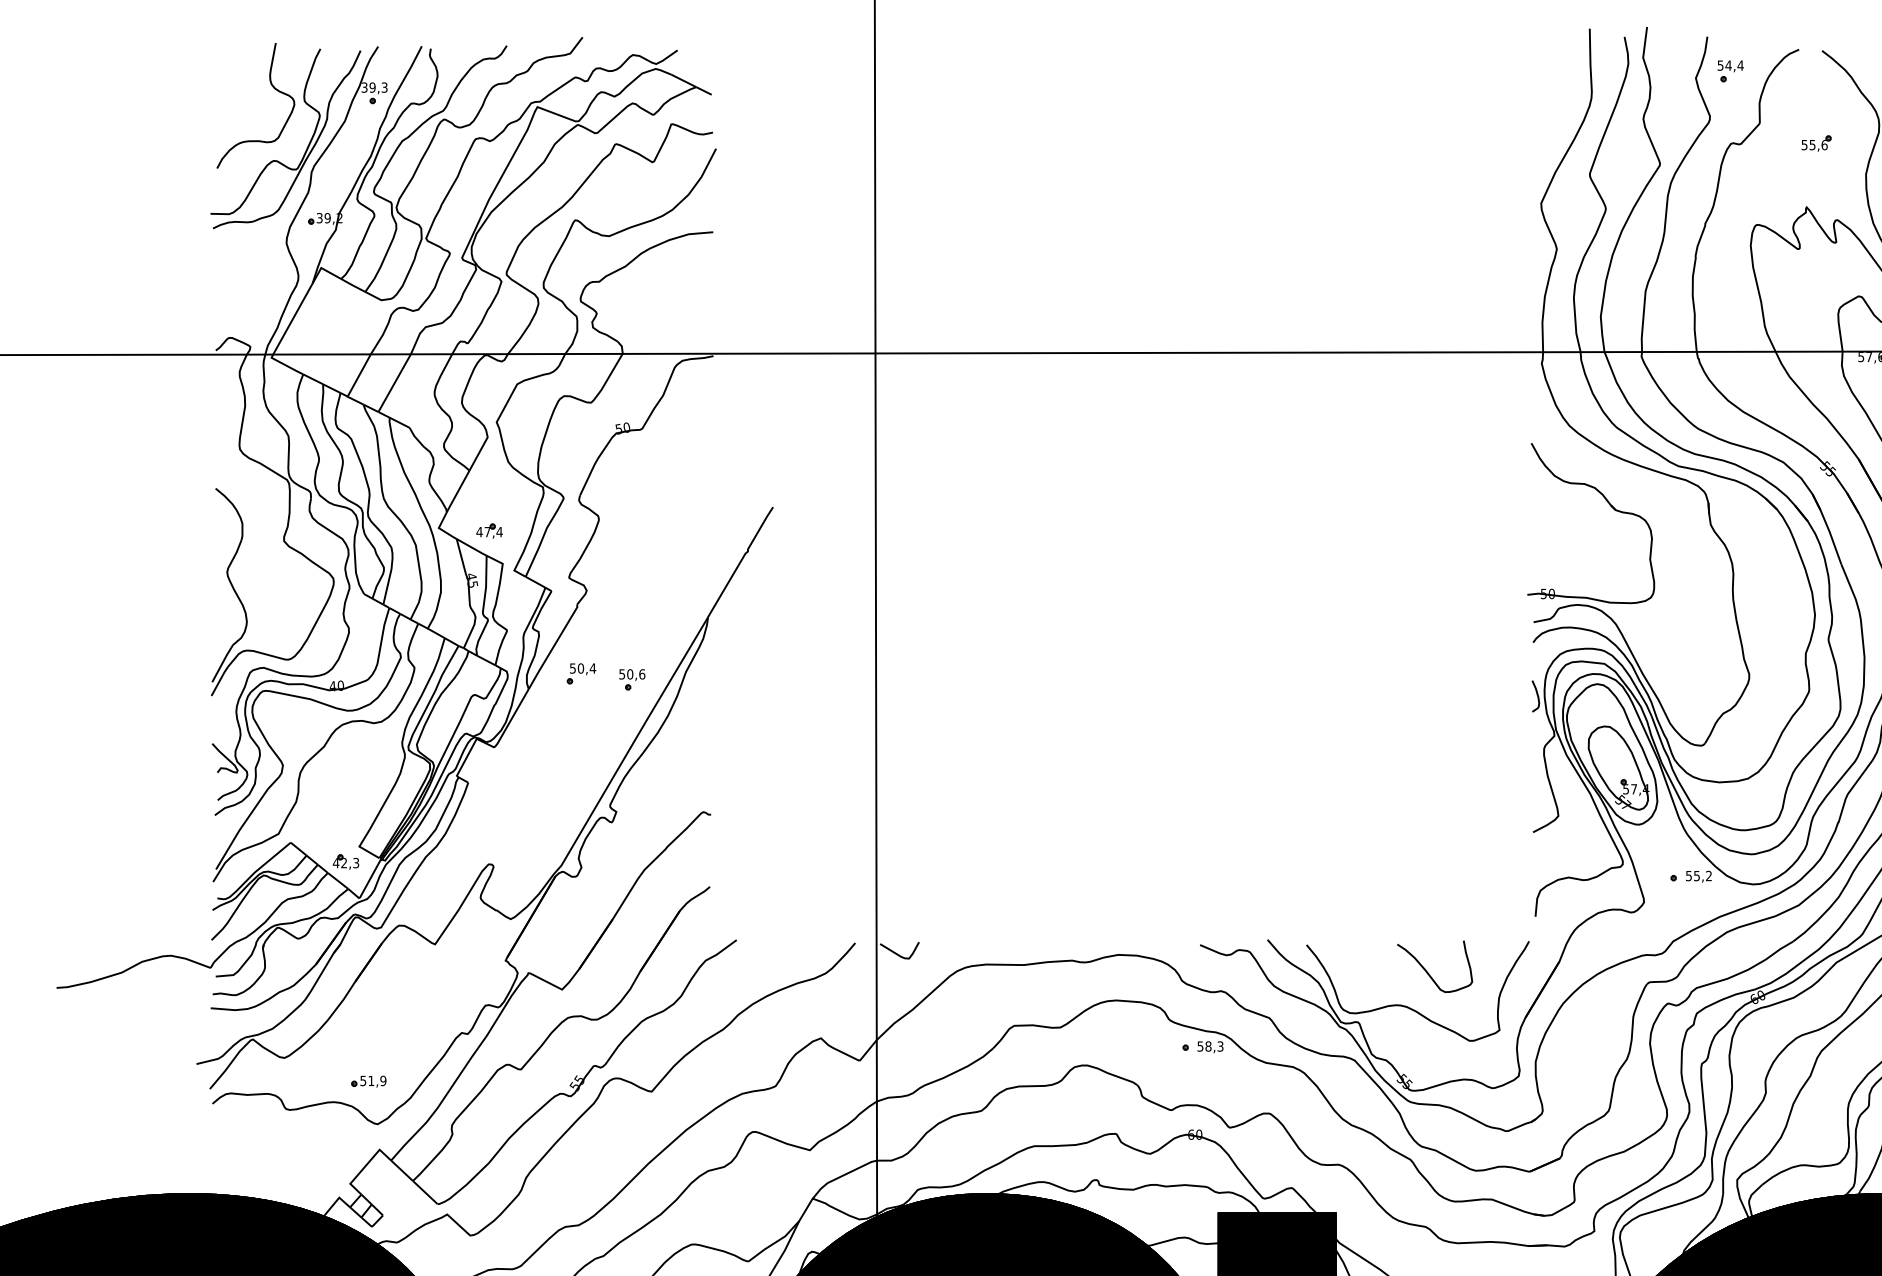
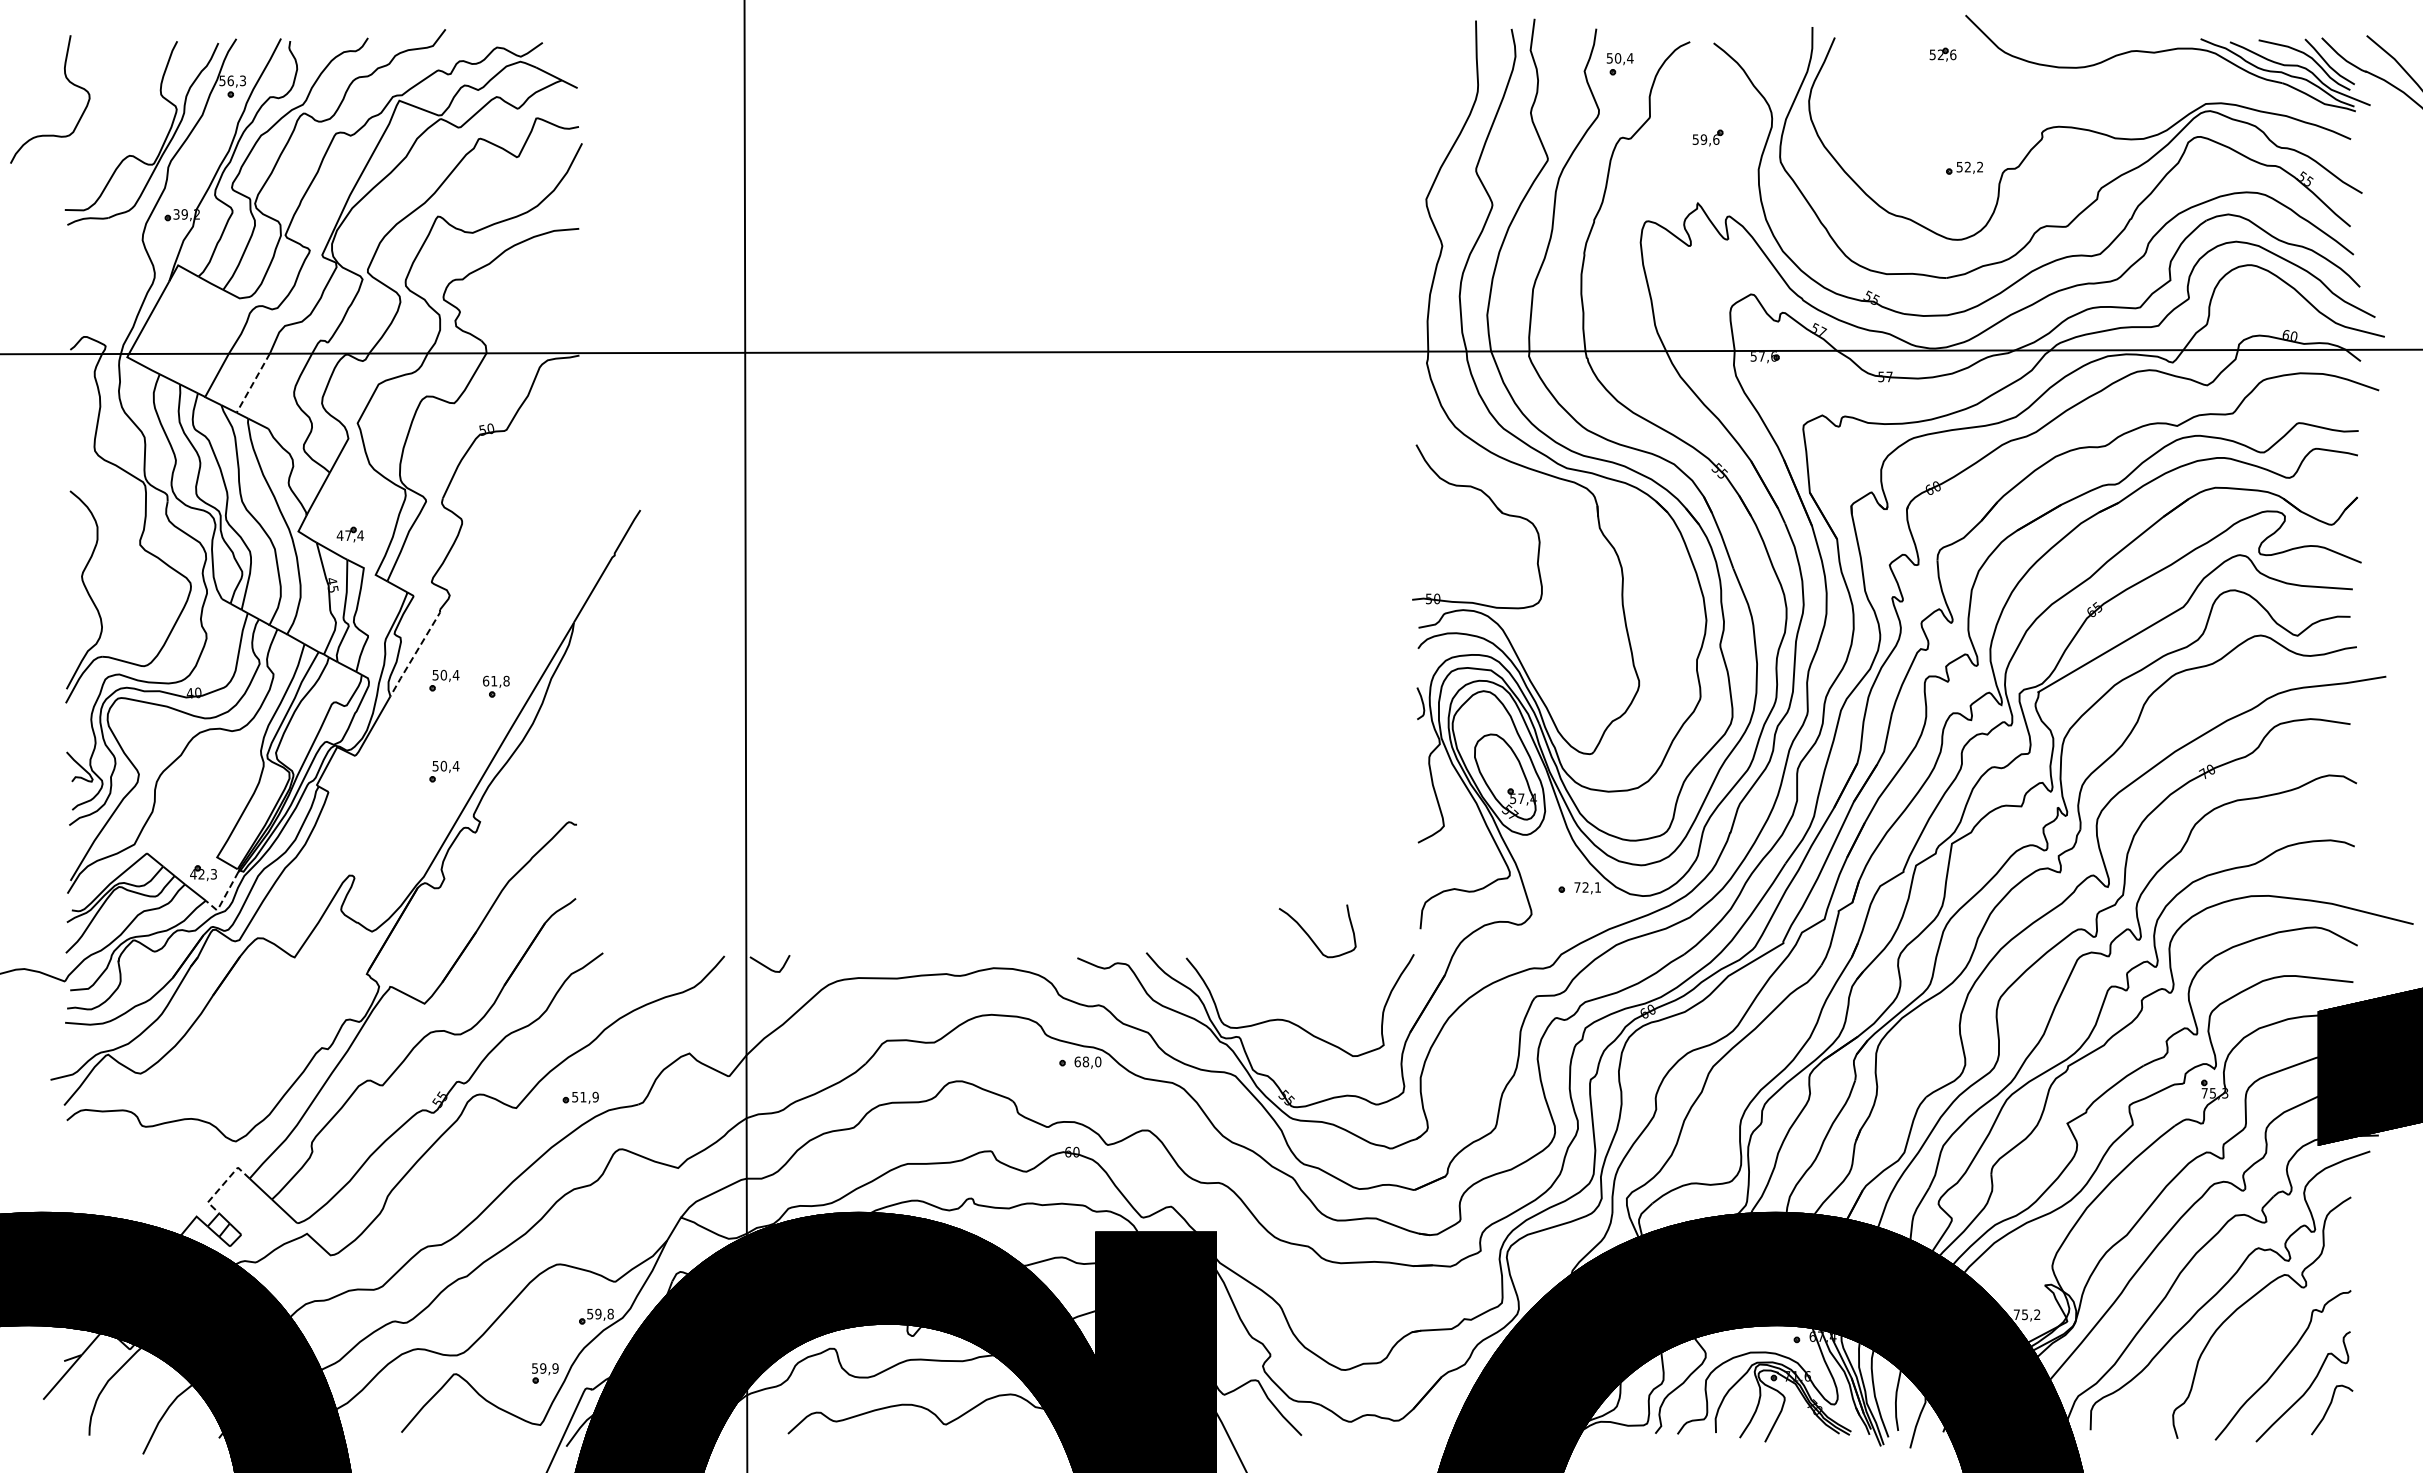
text: (1728, 65) -> (1617, 58), 54,4 -> 50,4
text: (368, 87) -> (226, 80), 39,3 -> 56,3
curve: (273, 88) -> (68, 81), moved
text: (1812, 144) -> (1703, 139), 55,6 -> 59,6
line: (394, 383) -> (253, 383), solid -> dashed
line: (553, 647) -> (415, 653), solid -> dashed
text: (632, 673) -> (496, 680), 50,6 -> 61,8
part: (581, 762) -> (444, 771), added
text: (1698, 876) -> (1587, 887), 55,2 -> 72,1
line: (365, 886) -> (223, 898), solid -> dashed
curve: (1428, 972) -> (1311, 937), moved
text: (1210, 1046) -> (1087, 1061), 58,3 -> 68,0
part: (368, 1081) -> (580, 1097), moved
line: (365, 1166) -> (223, 1184), solid -> dashed

